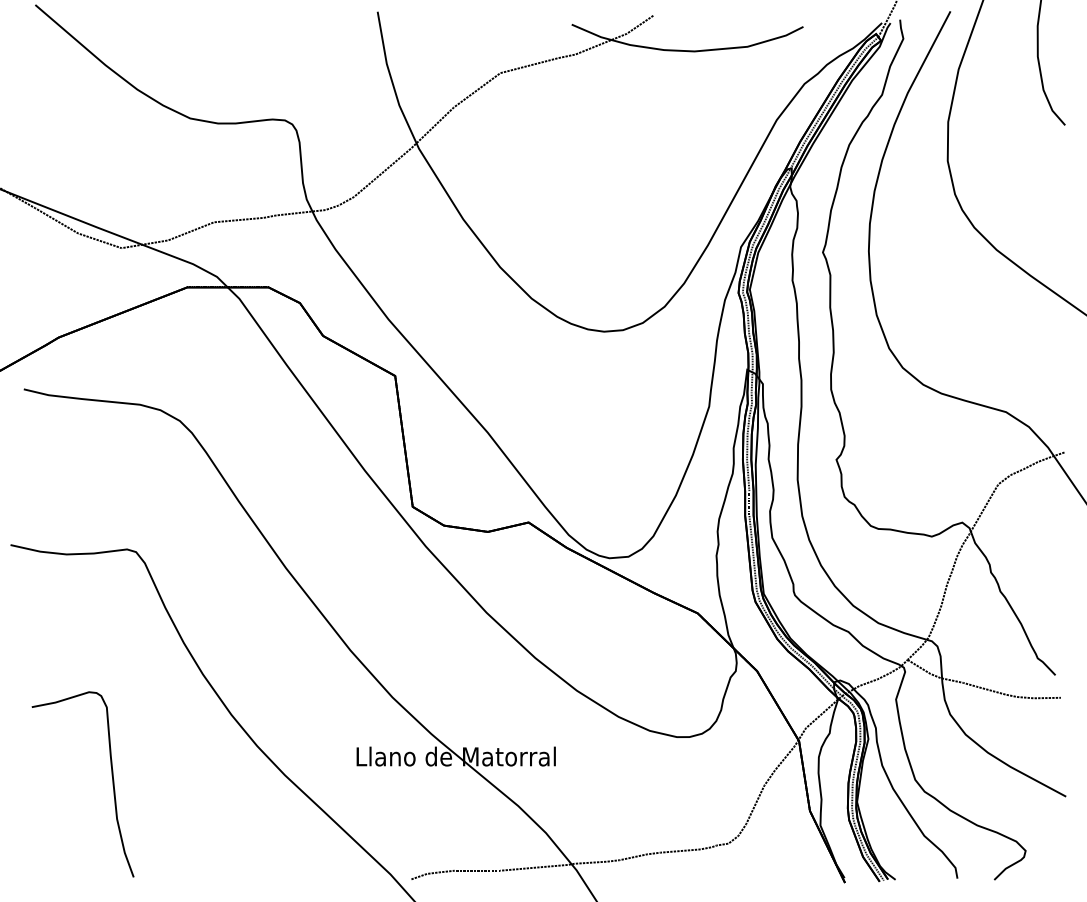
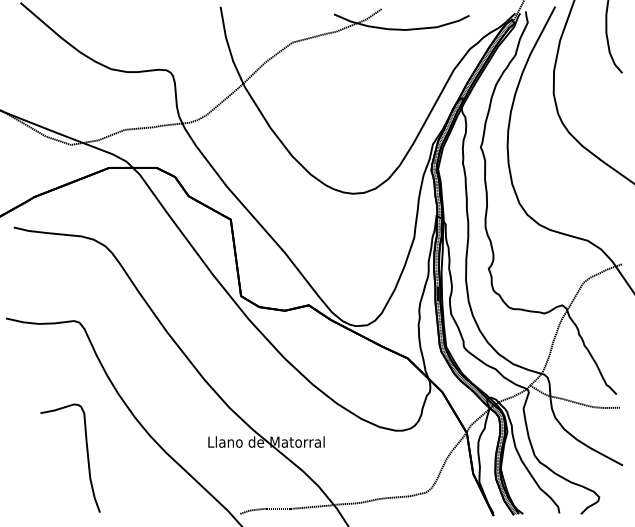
part: (110, 776) -> (86, 453), moved

